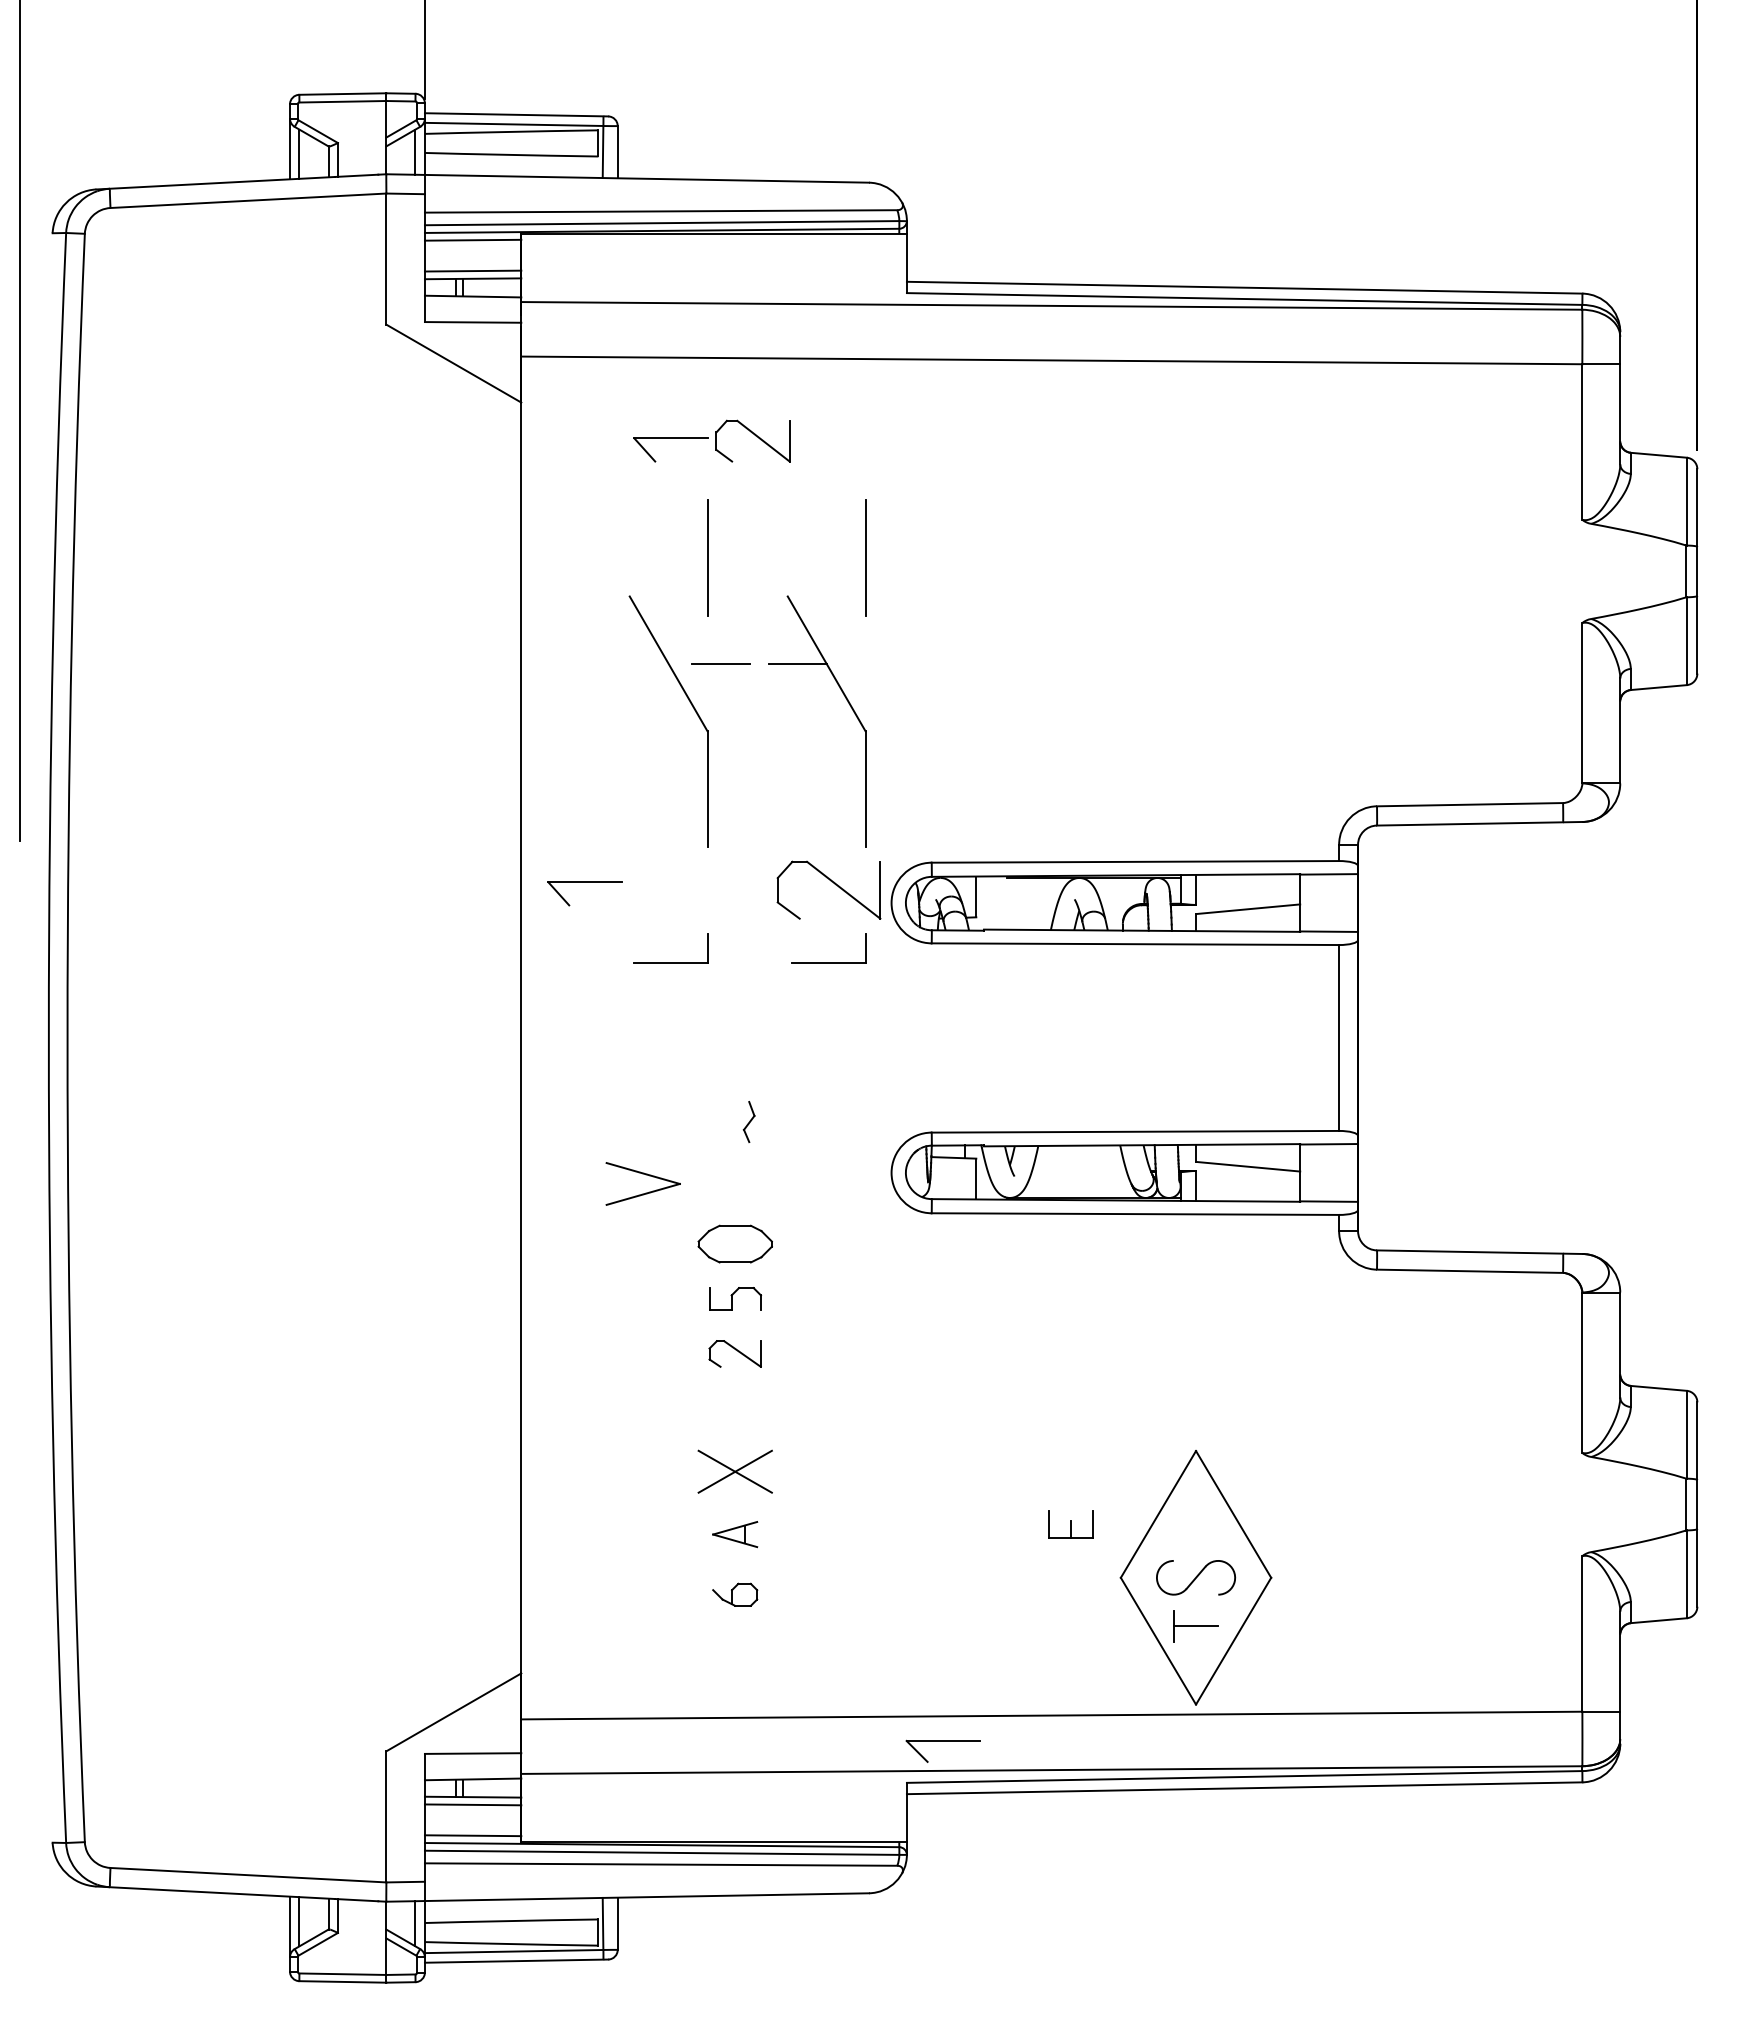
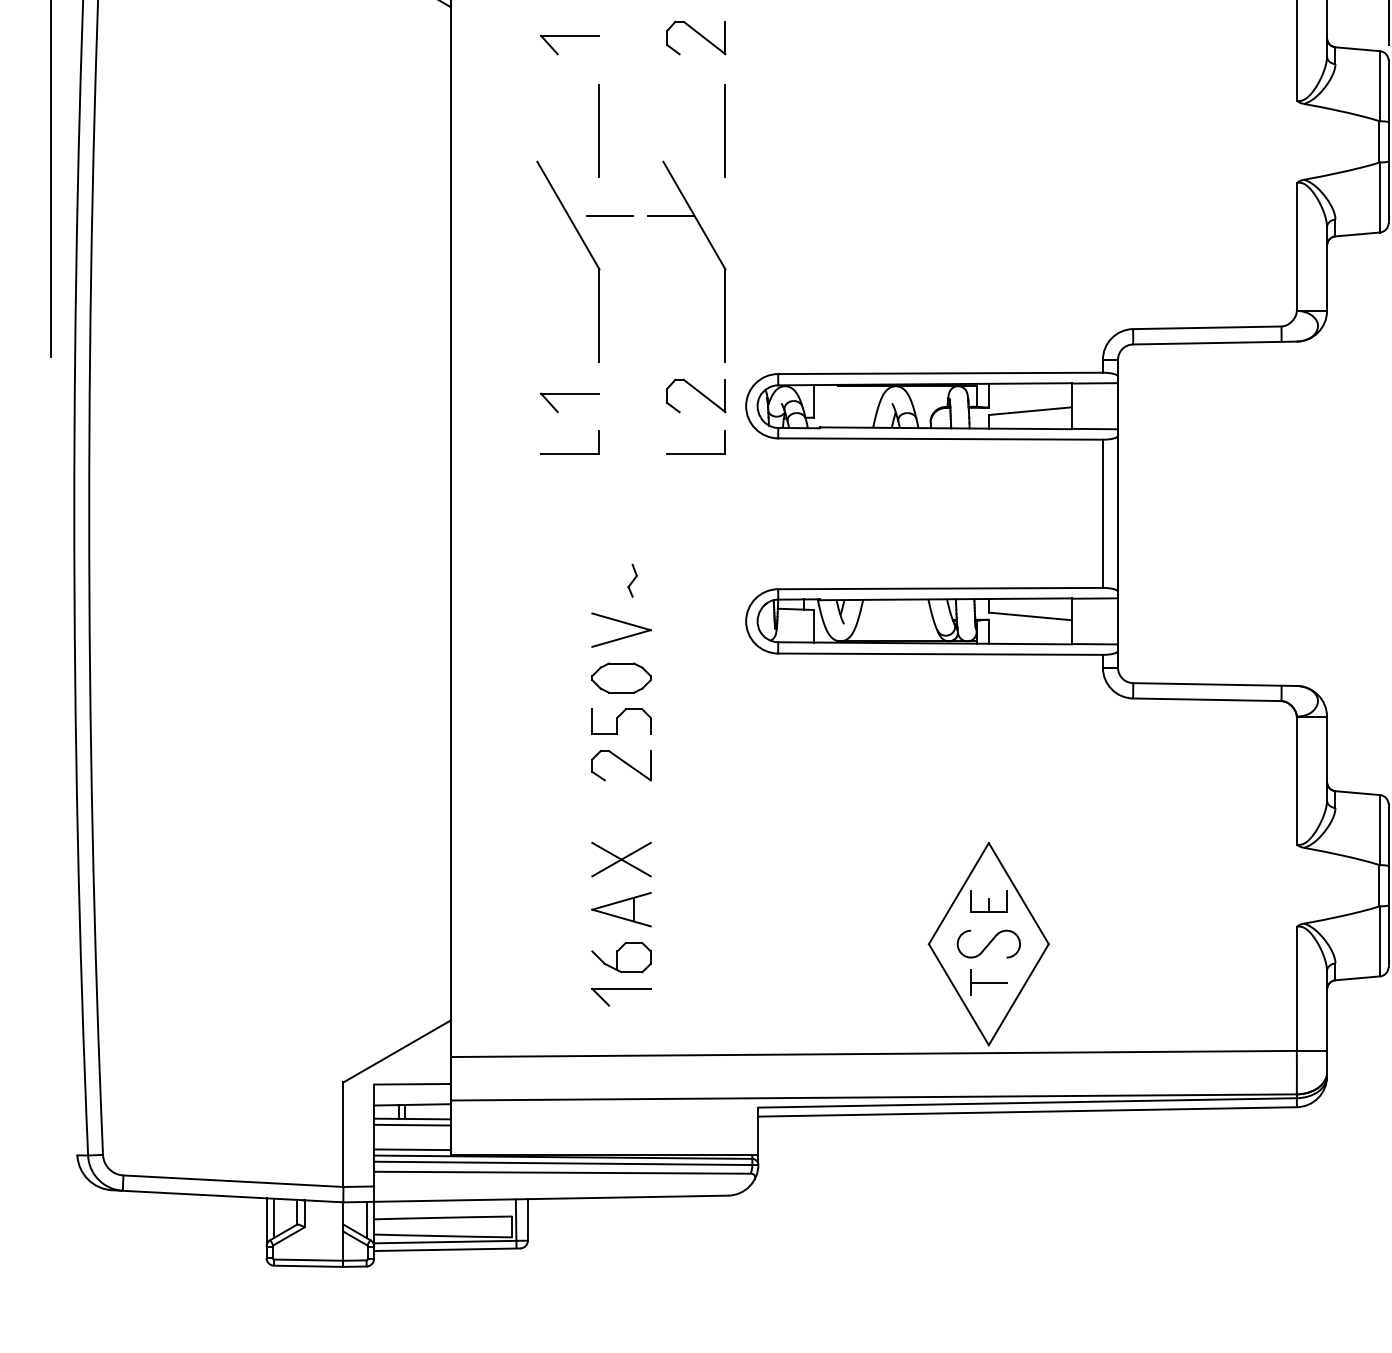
part: (752, 440) -> (695, 37), moved
part: (584, 882) -> (569, 393), moved
part: (828, 889) -> (695, 395), size x0.71
part: (645, 1175) -> (623, 623), moved
part: (735, 1298) -> (621, 721), size x1.43
part: (734, 1353) -> (620, 765), size x1.43
part: (1070, 1524) -> (988, 901), moved
part: (734, 1534) -> (620, 909), size x1.67
part: (734, 1594) -> (620, 957), size x1.67
part: (942, 1741) -> (620, 989), moved

